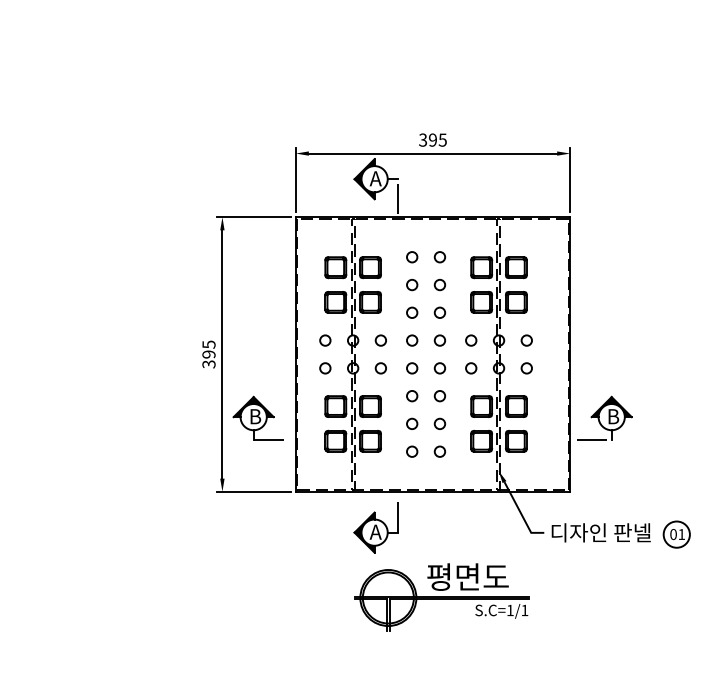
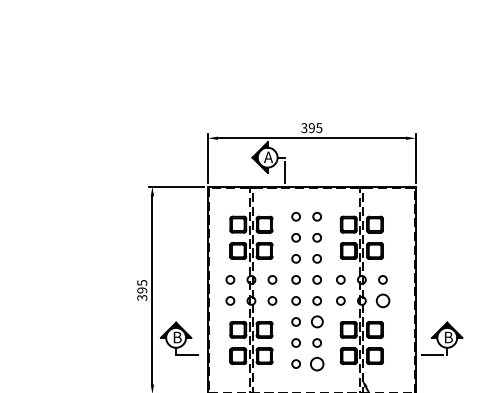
circle: (526, 368) -> (382, 301), size x1.6
circle: (439, 396) -> (316, 322), size x1.4
circle: (439, 451) -> (316, 363), size x1.6

